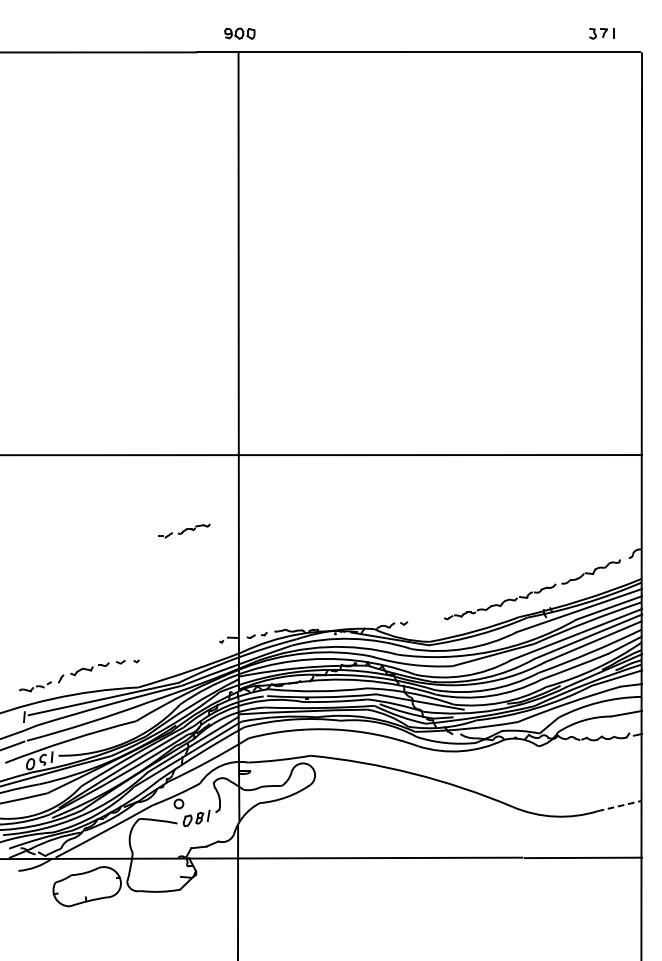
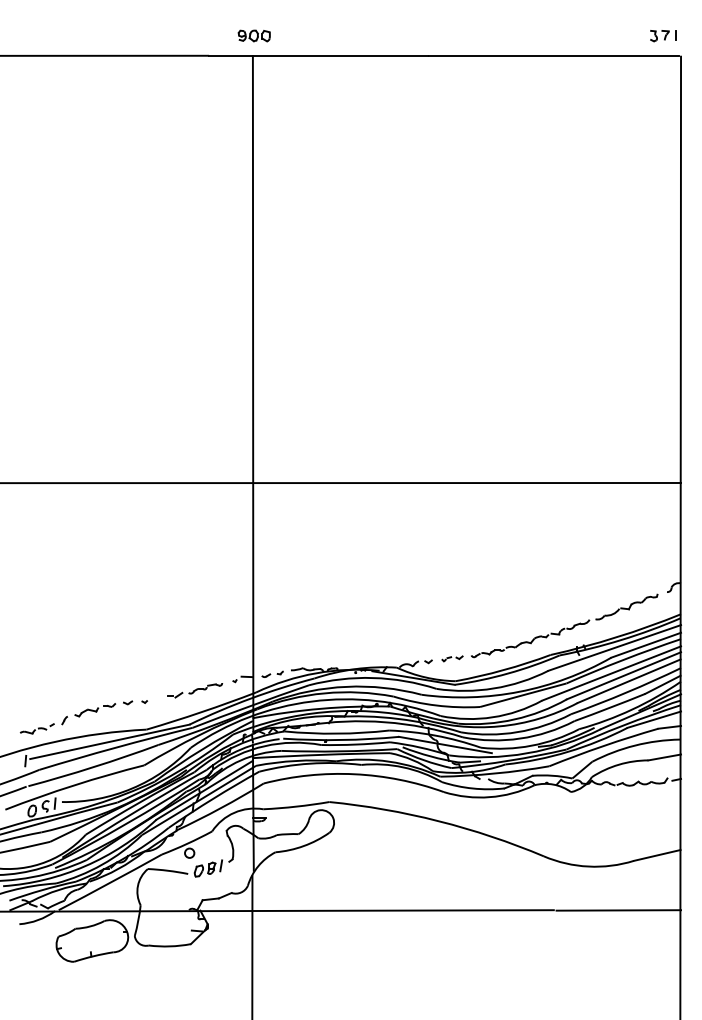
part: (601, 34) -> (663, 36), moved
part: (184, 530) -> (195, 690), moved
part: (426, 620) -> (452, 658), added
line: (619, 806) -> (657, 855), dashed -> solid

